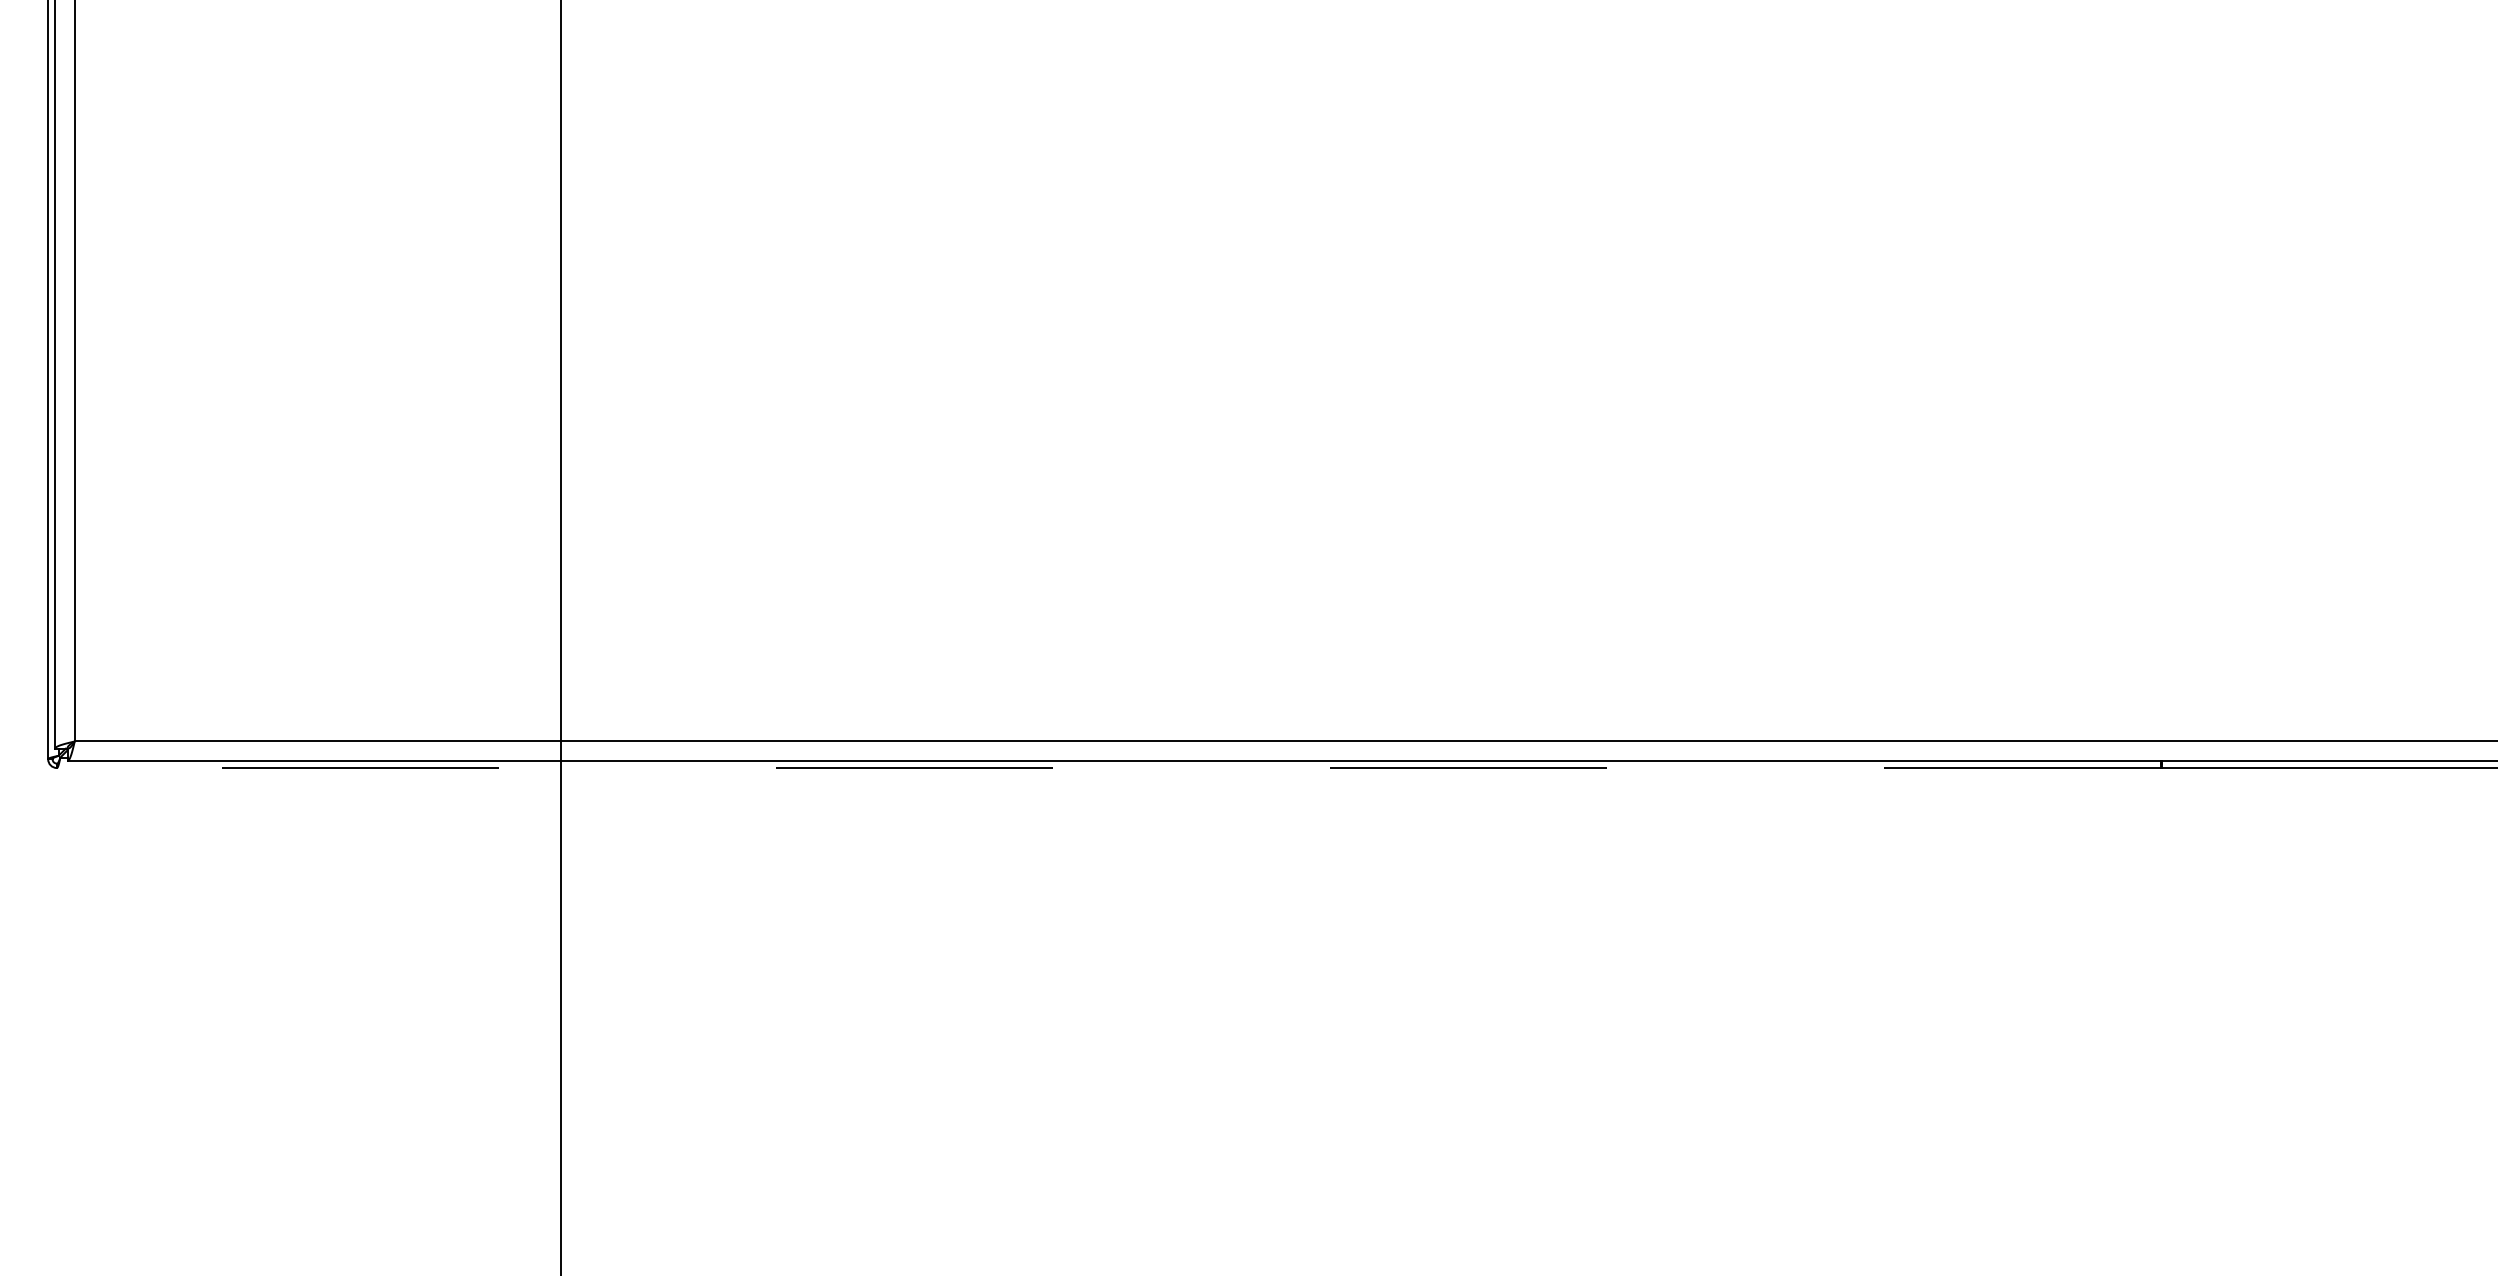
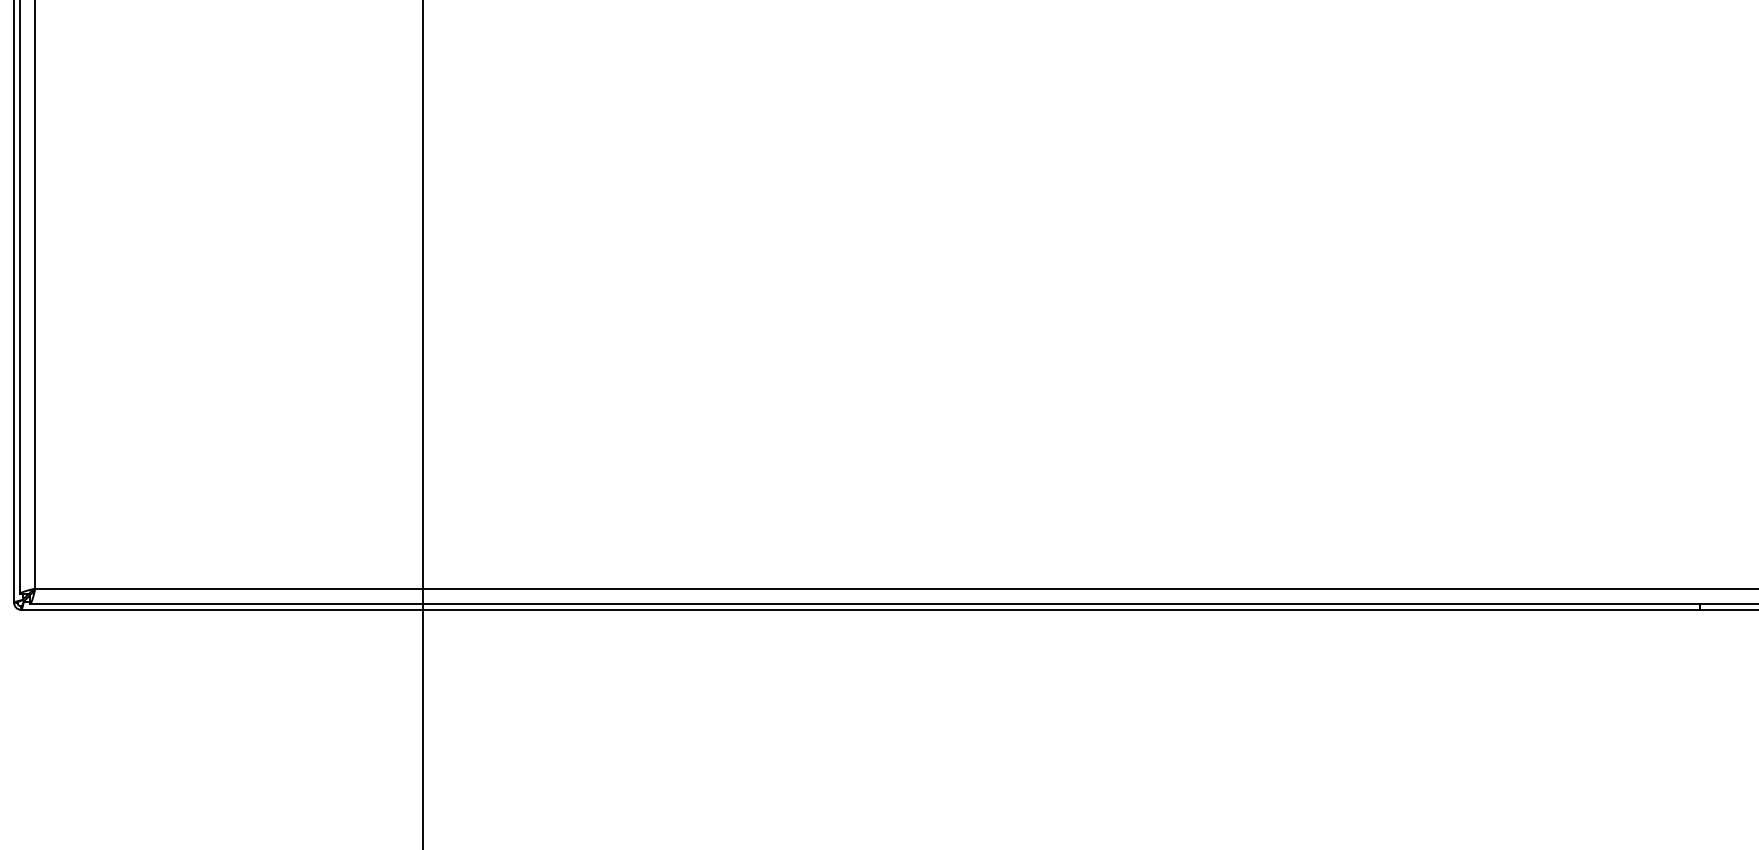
line: (1108, 768) -> (860, 610), dashed -> solid

